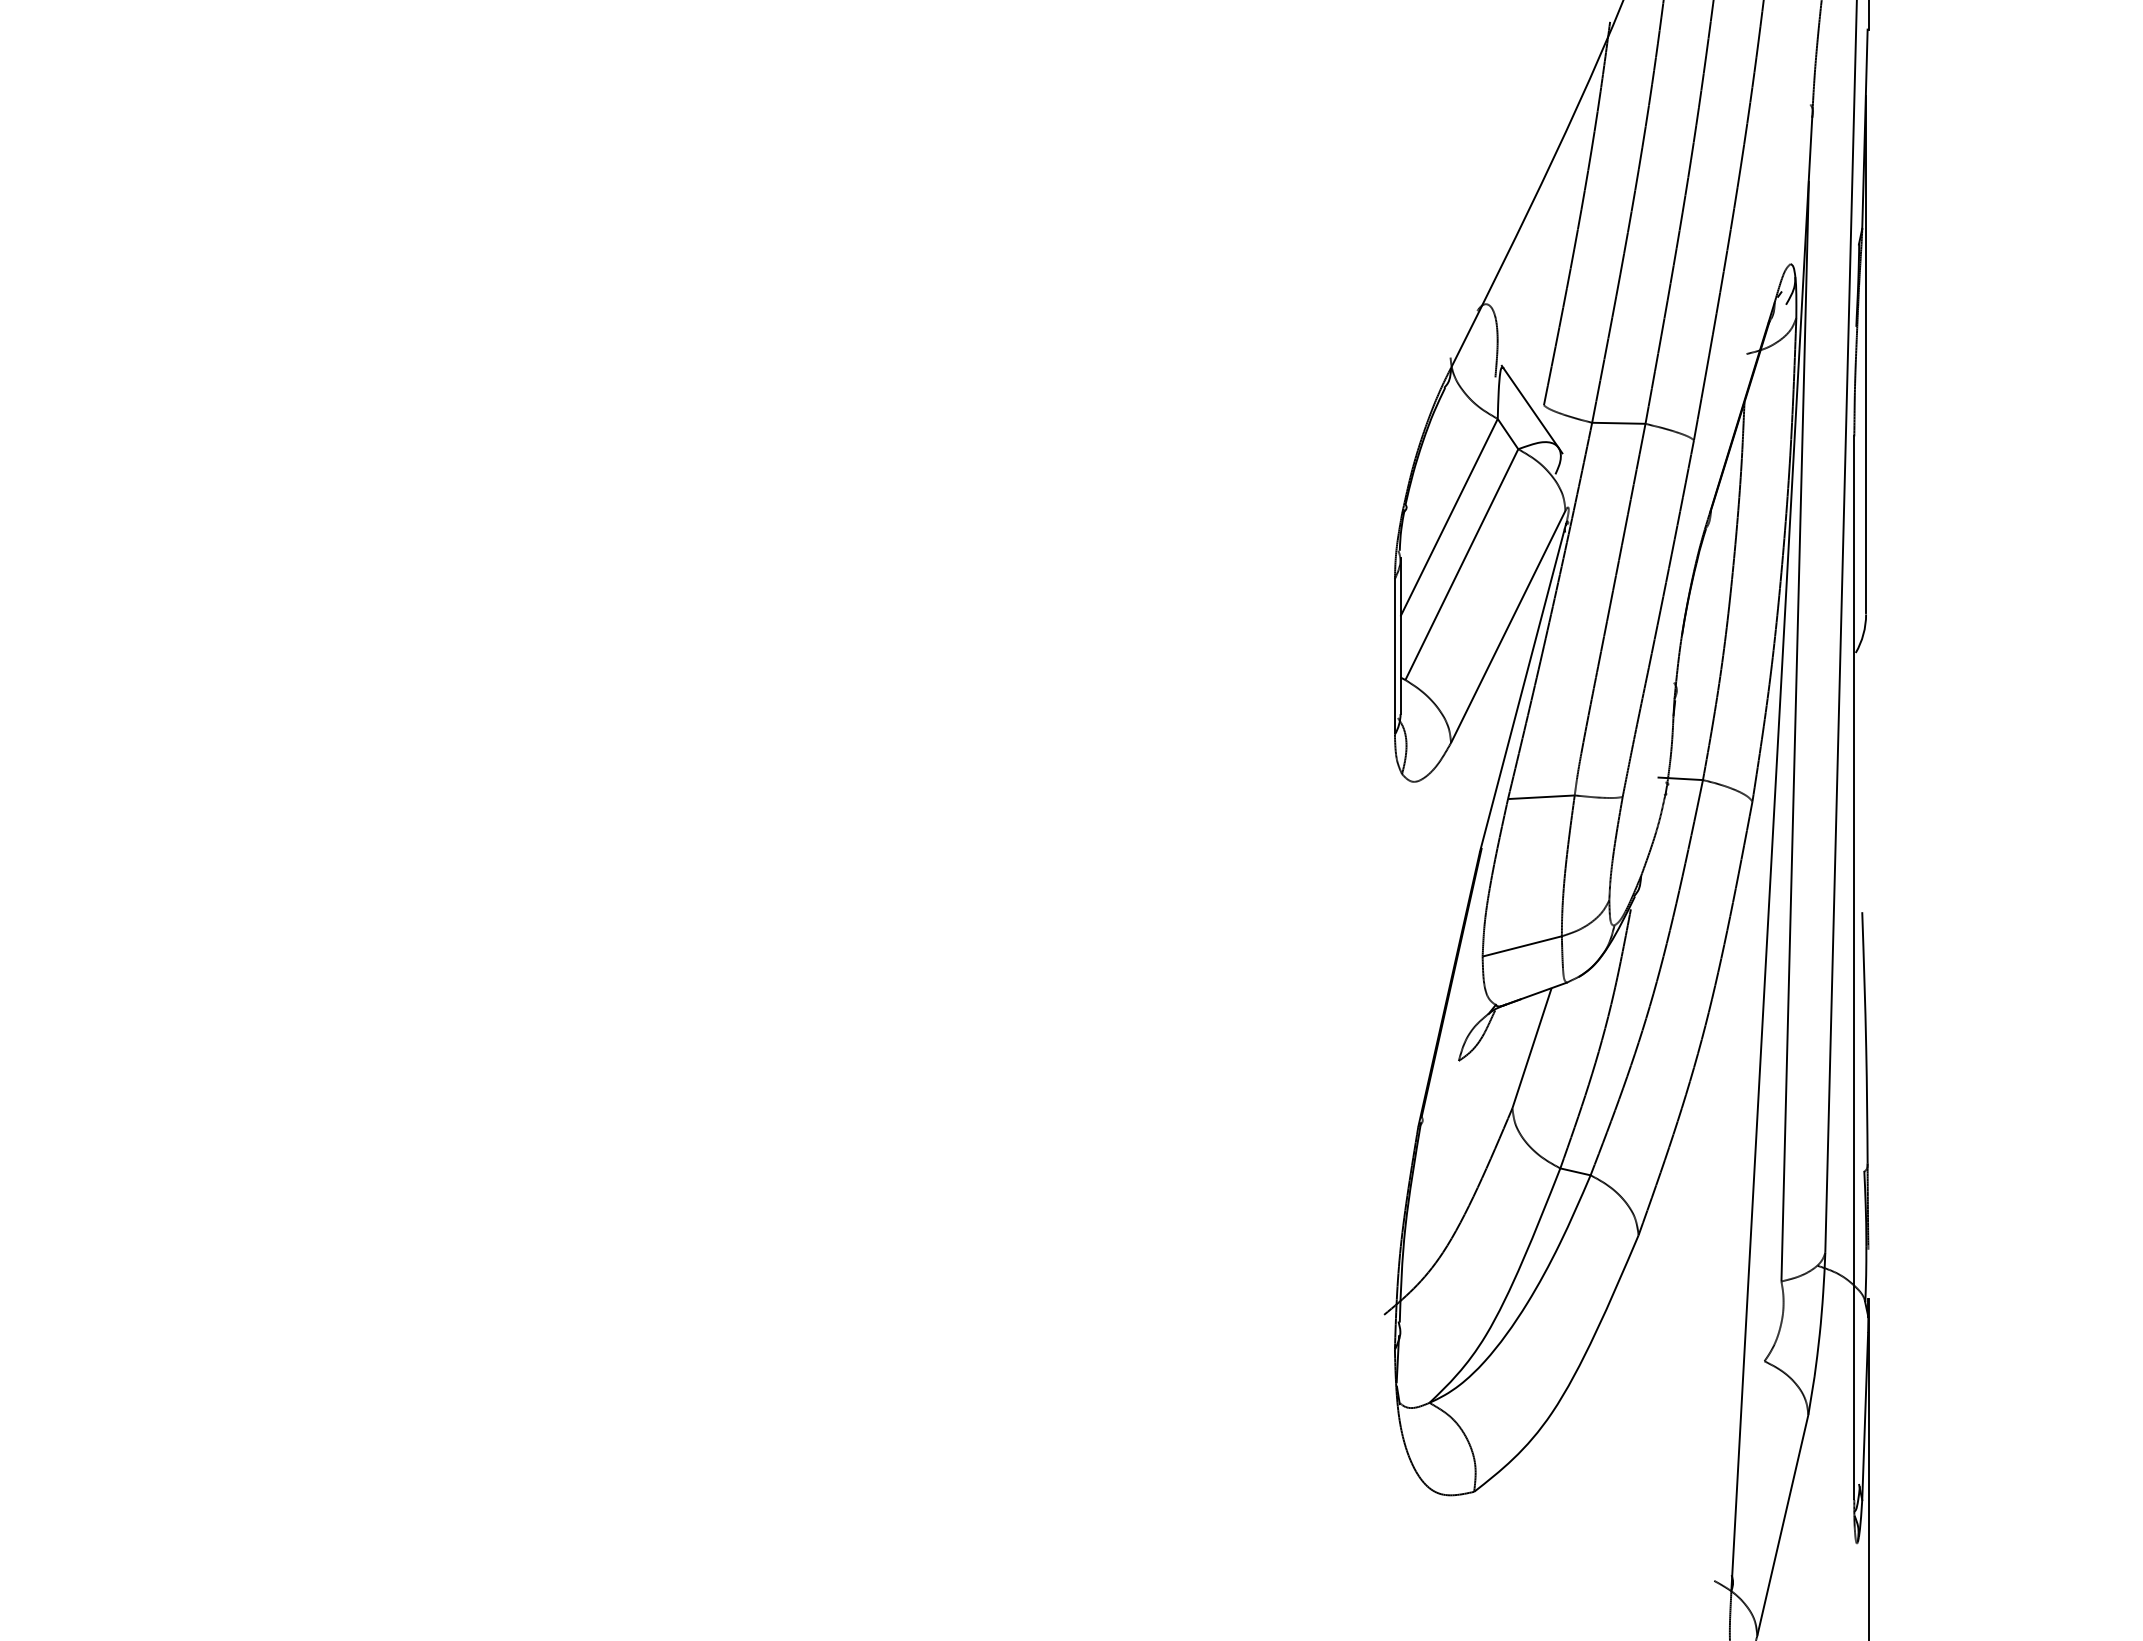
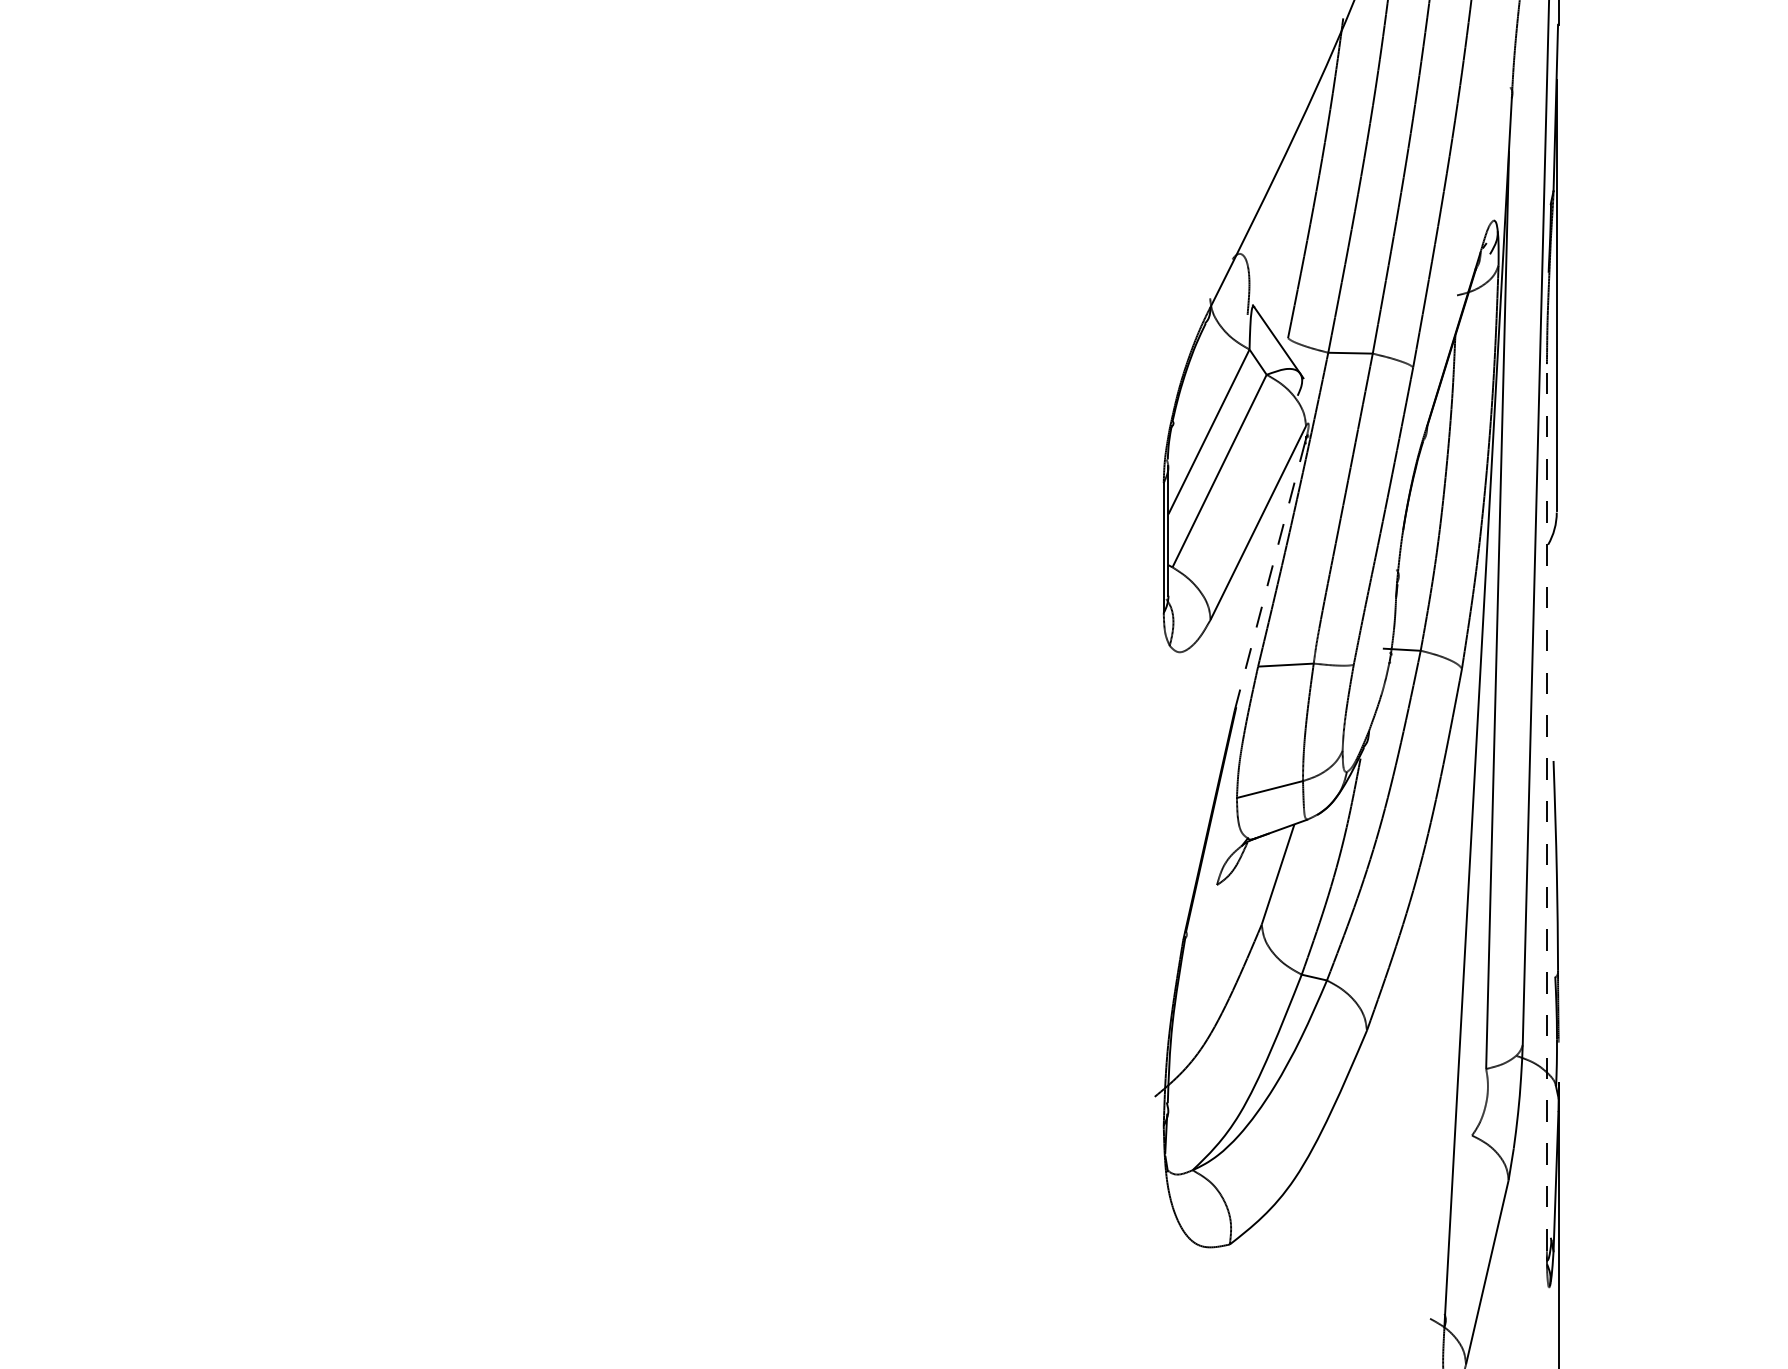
line: (1522, 690) -> (1270, 576), solid -> dashed
line: (1854, 967) -> (1547, 807), solid -> dashed

